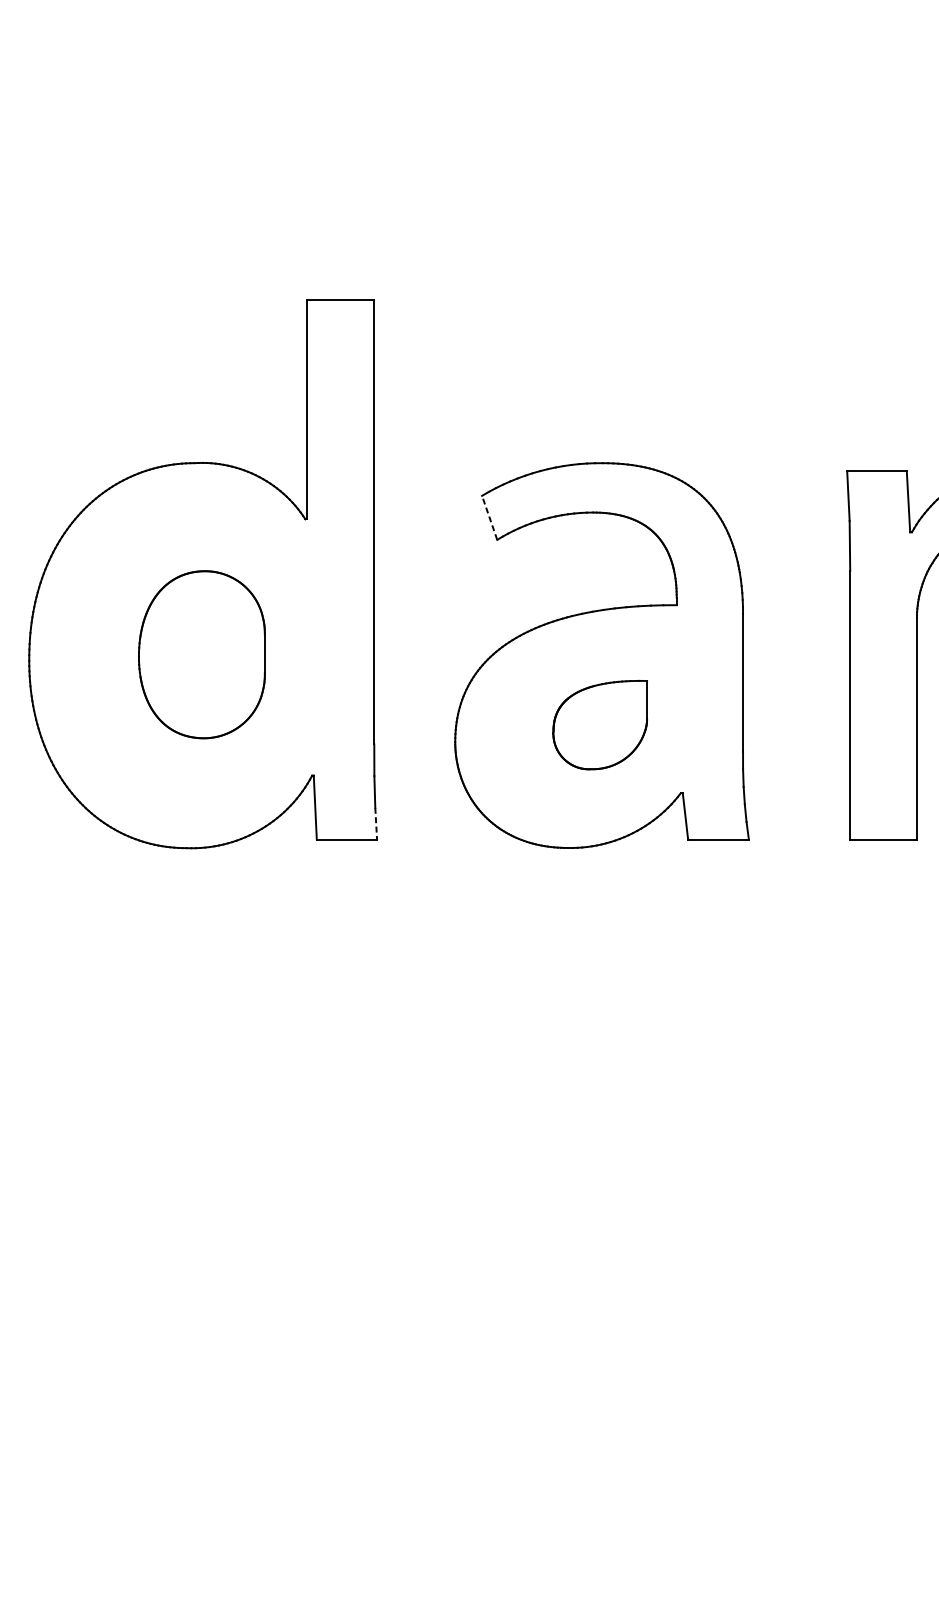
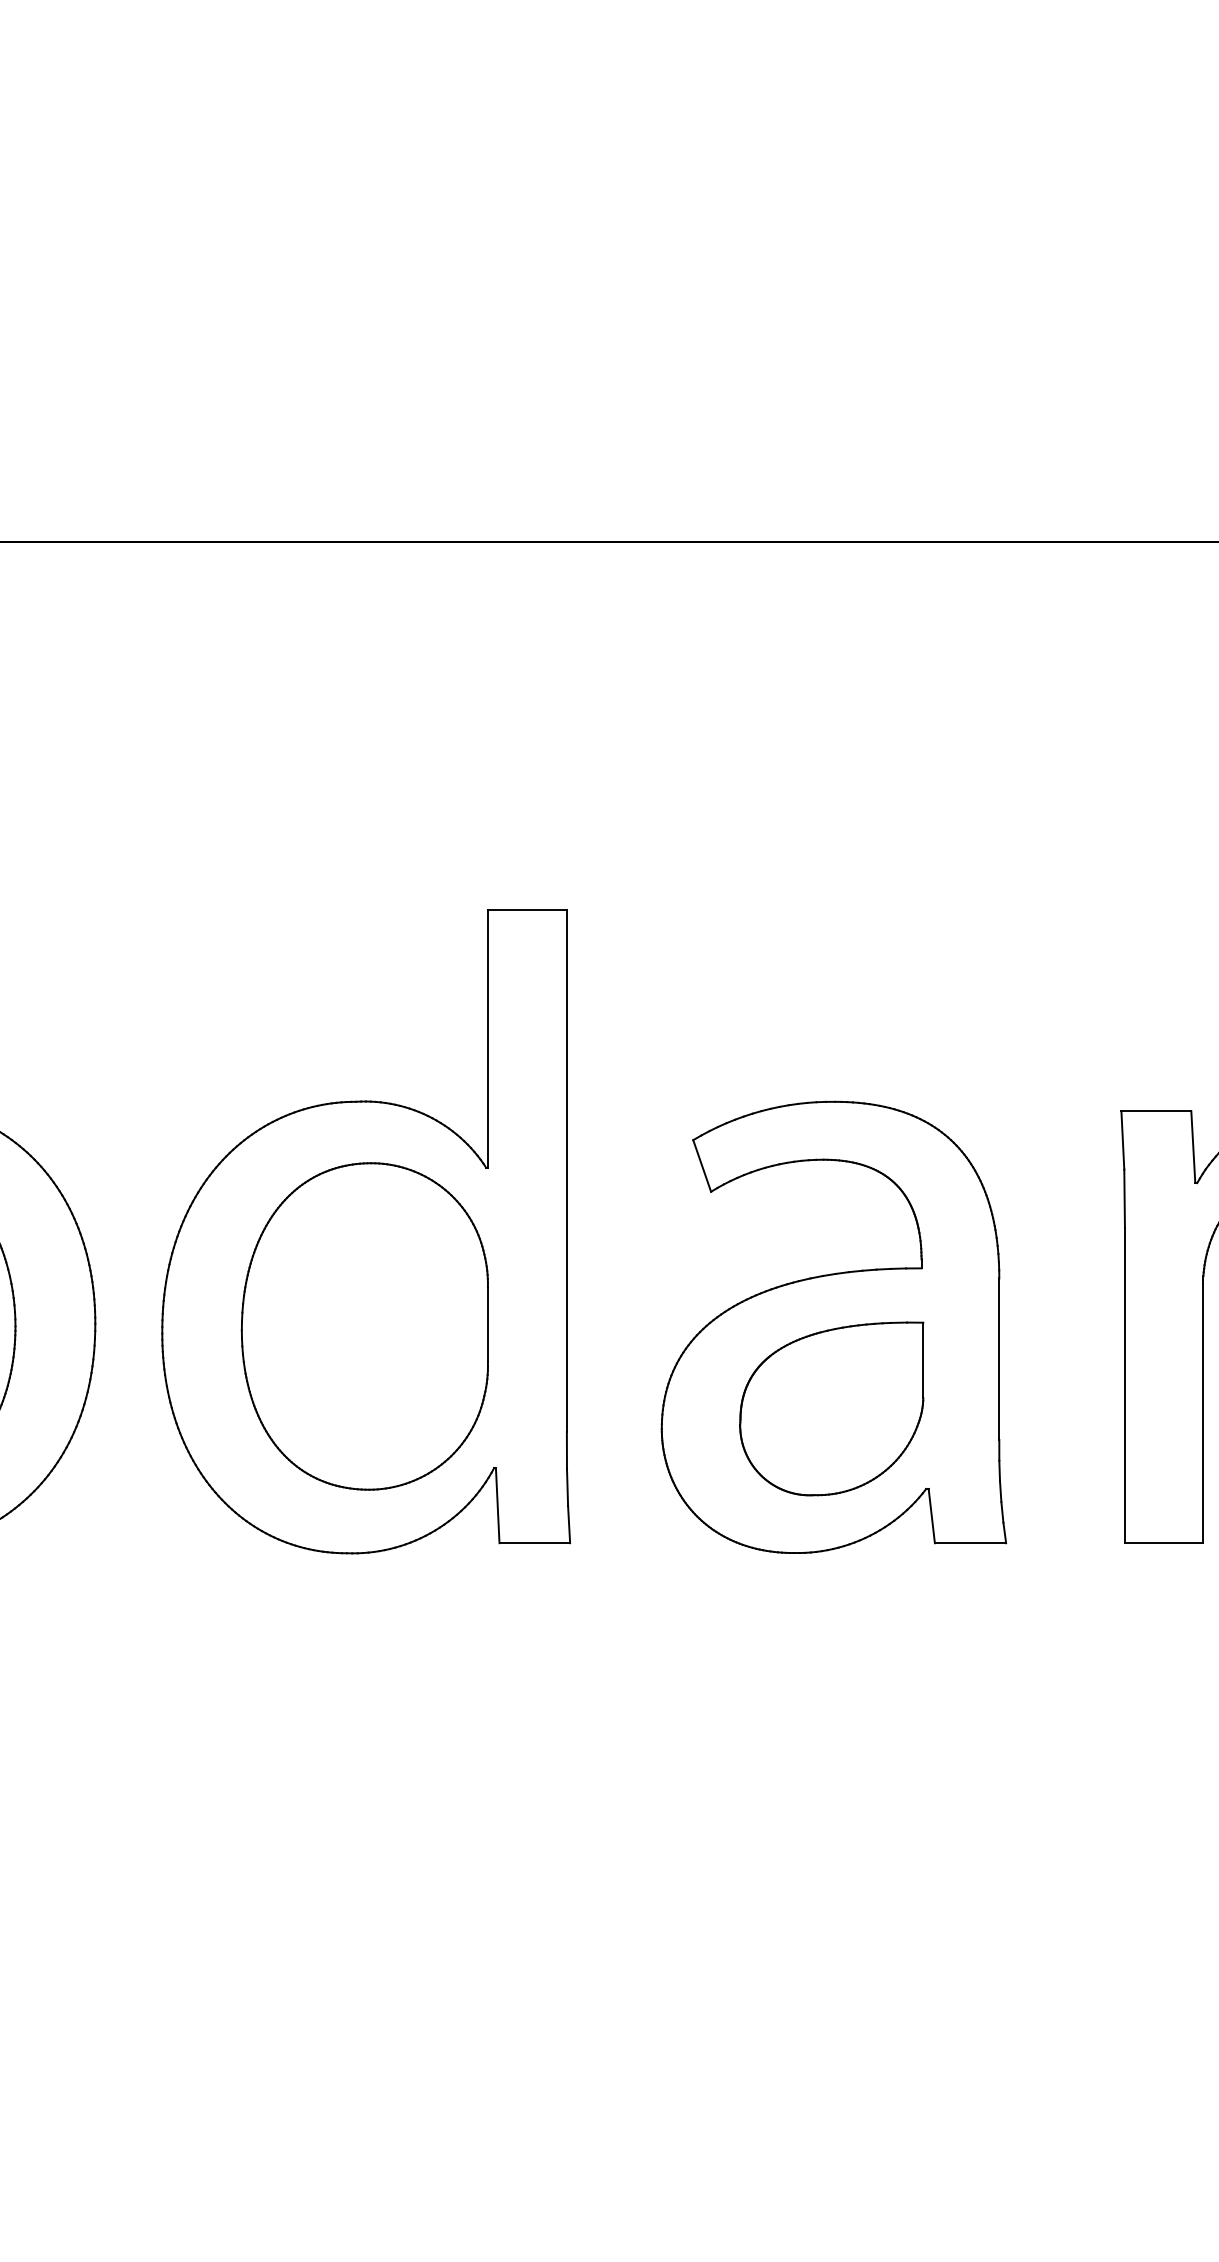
line: (489, 517) -> (702, 1165), dashed -> solid
part: (201, 654) -> (364, 1326), size x1.67
part: (599, 724) -> (831, 1408), size x1.67
line: (376, 823) -> (569, 1524), dashed -> solid

